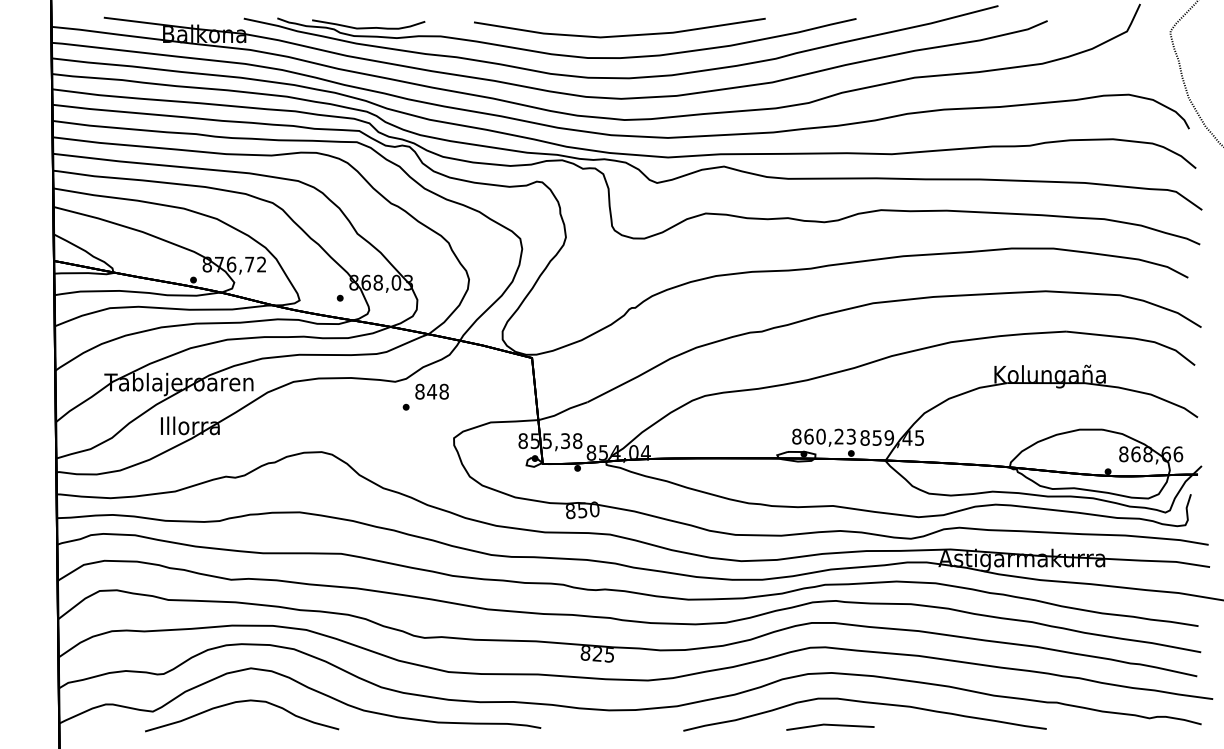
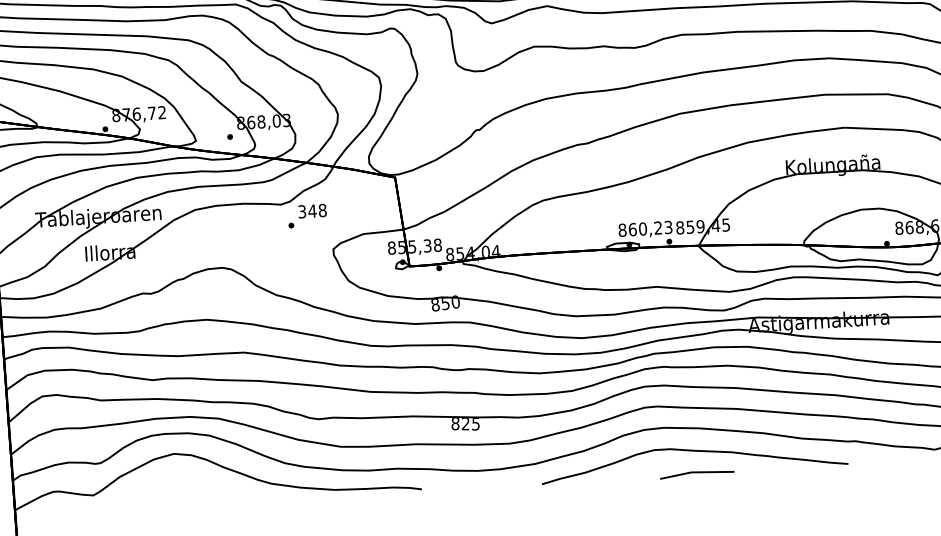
text: (419, 391) -> (301, 211), 848 -> 348
curve: (242, 702) -> (168, 483), removed
line: (830, 725) -> (697, 472), moved

